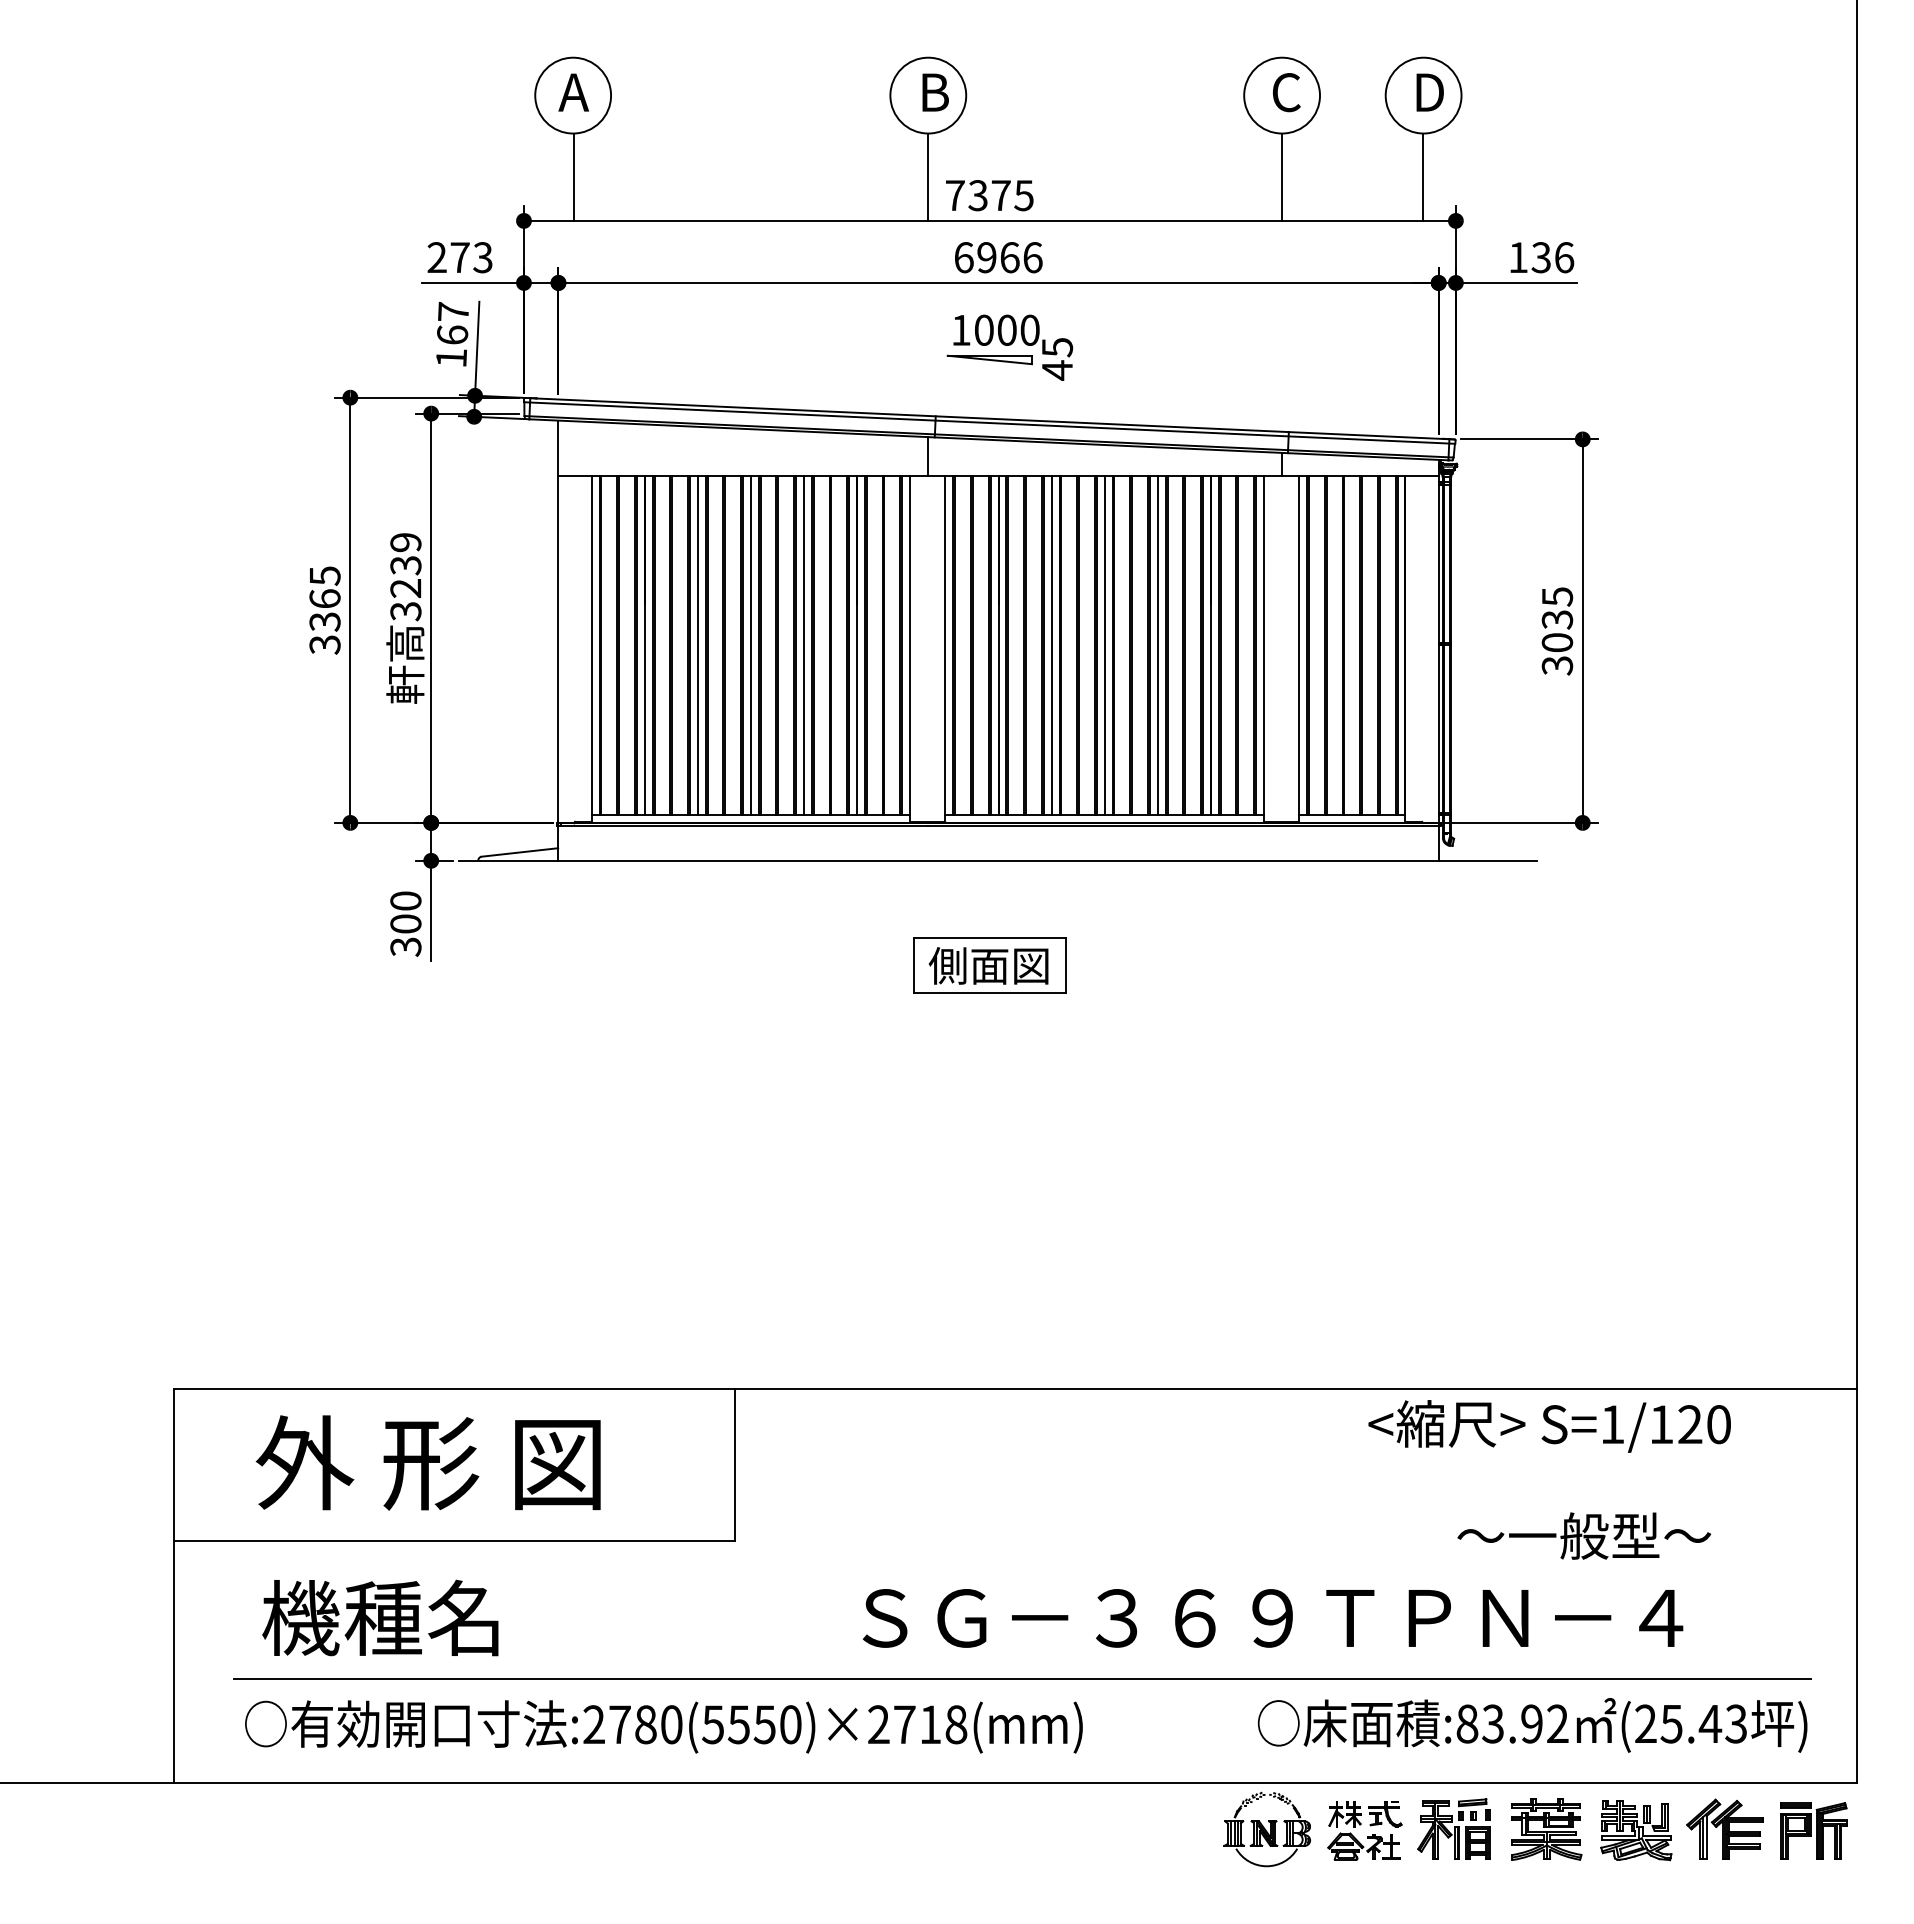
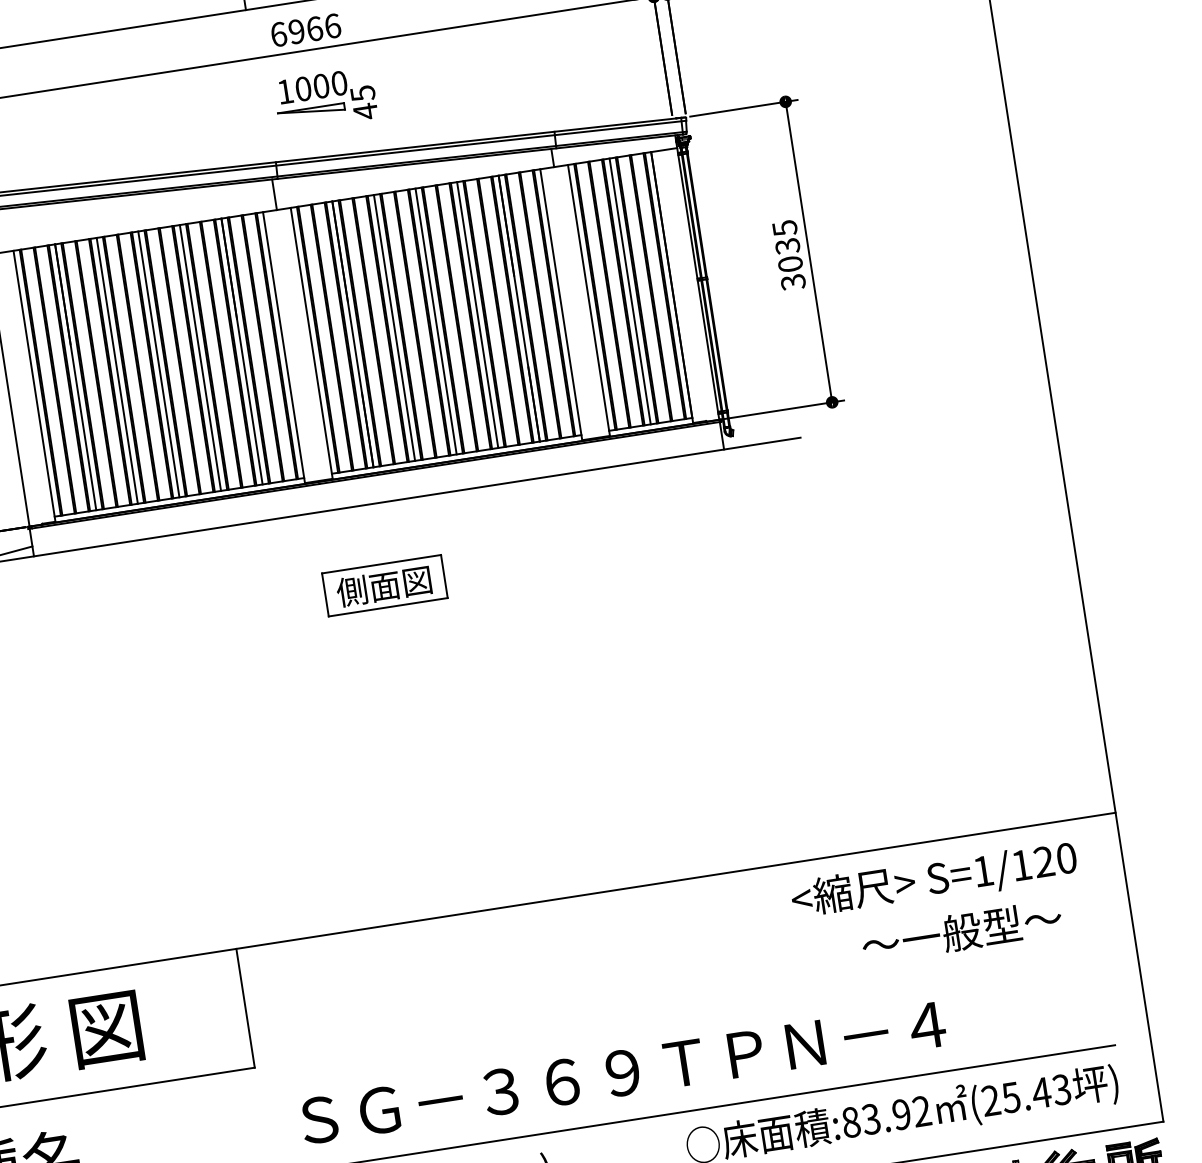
line: (1352, 645) -> (630, 291), added
text: (1549, 1426) -> (934, 880), moved
text: (1584, 1535) -> (962, 931), moved
text: (1272, 1618) -> (622, 1073), moved

